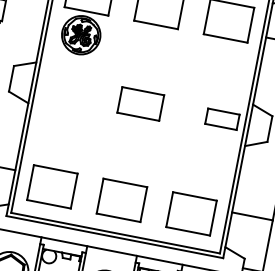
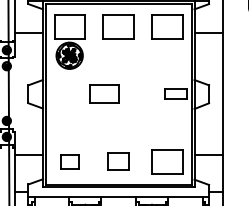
part: (140, 102) -> (104, 93), moved
part: (51, 186) -> (69, 161), size x0.6
part: (121, 200) -> (118, 161), size x0.7

